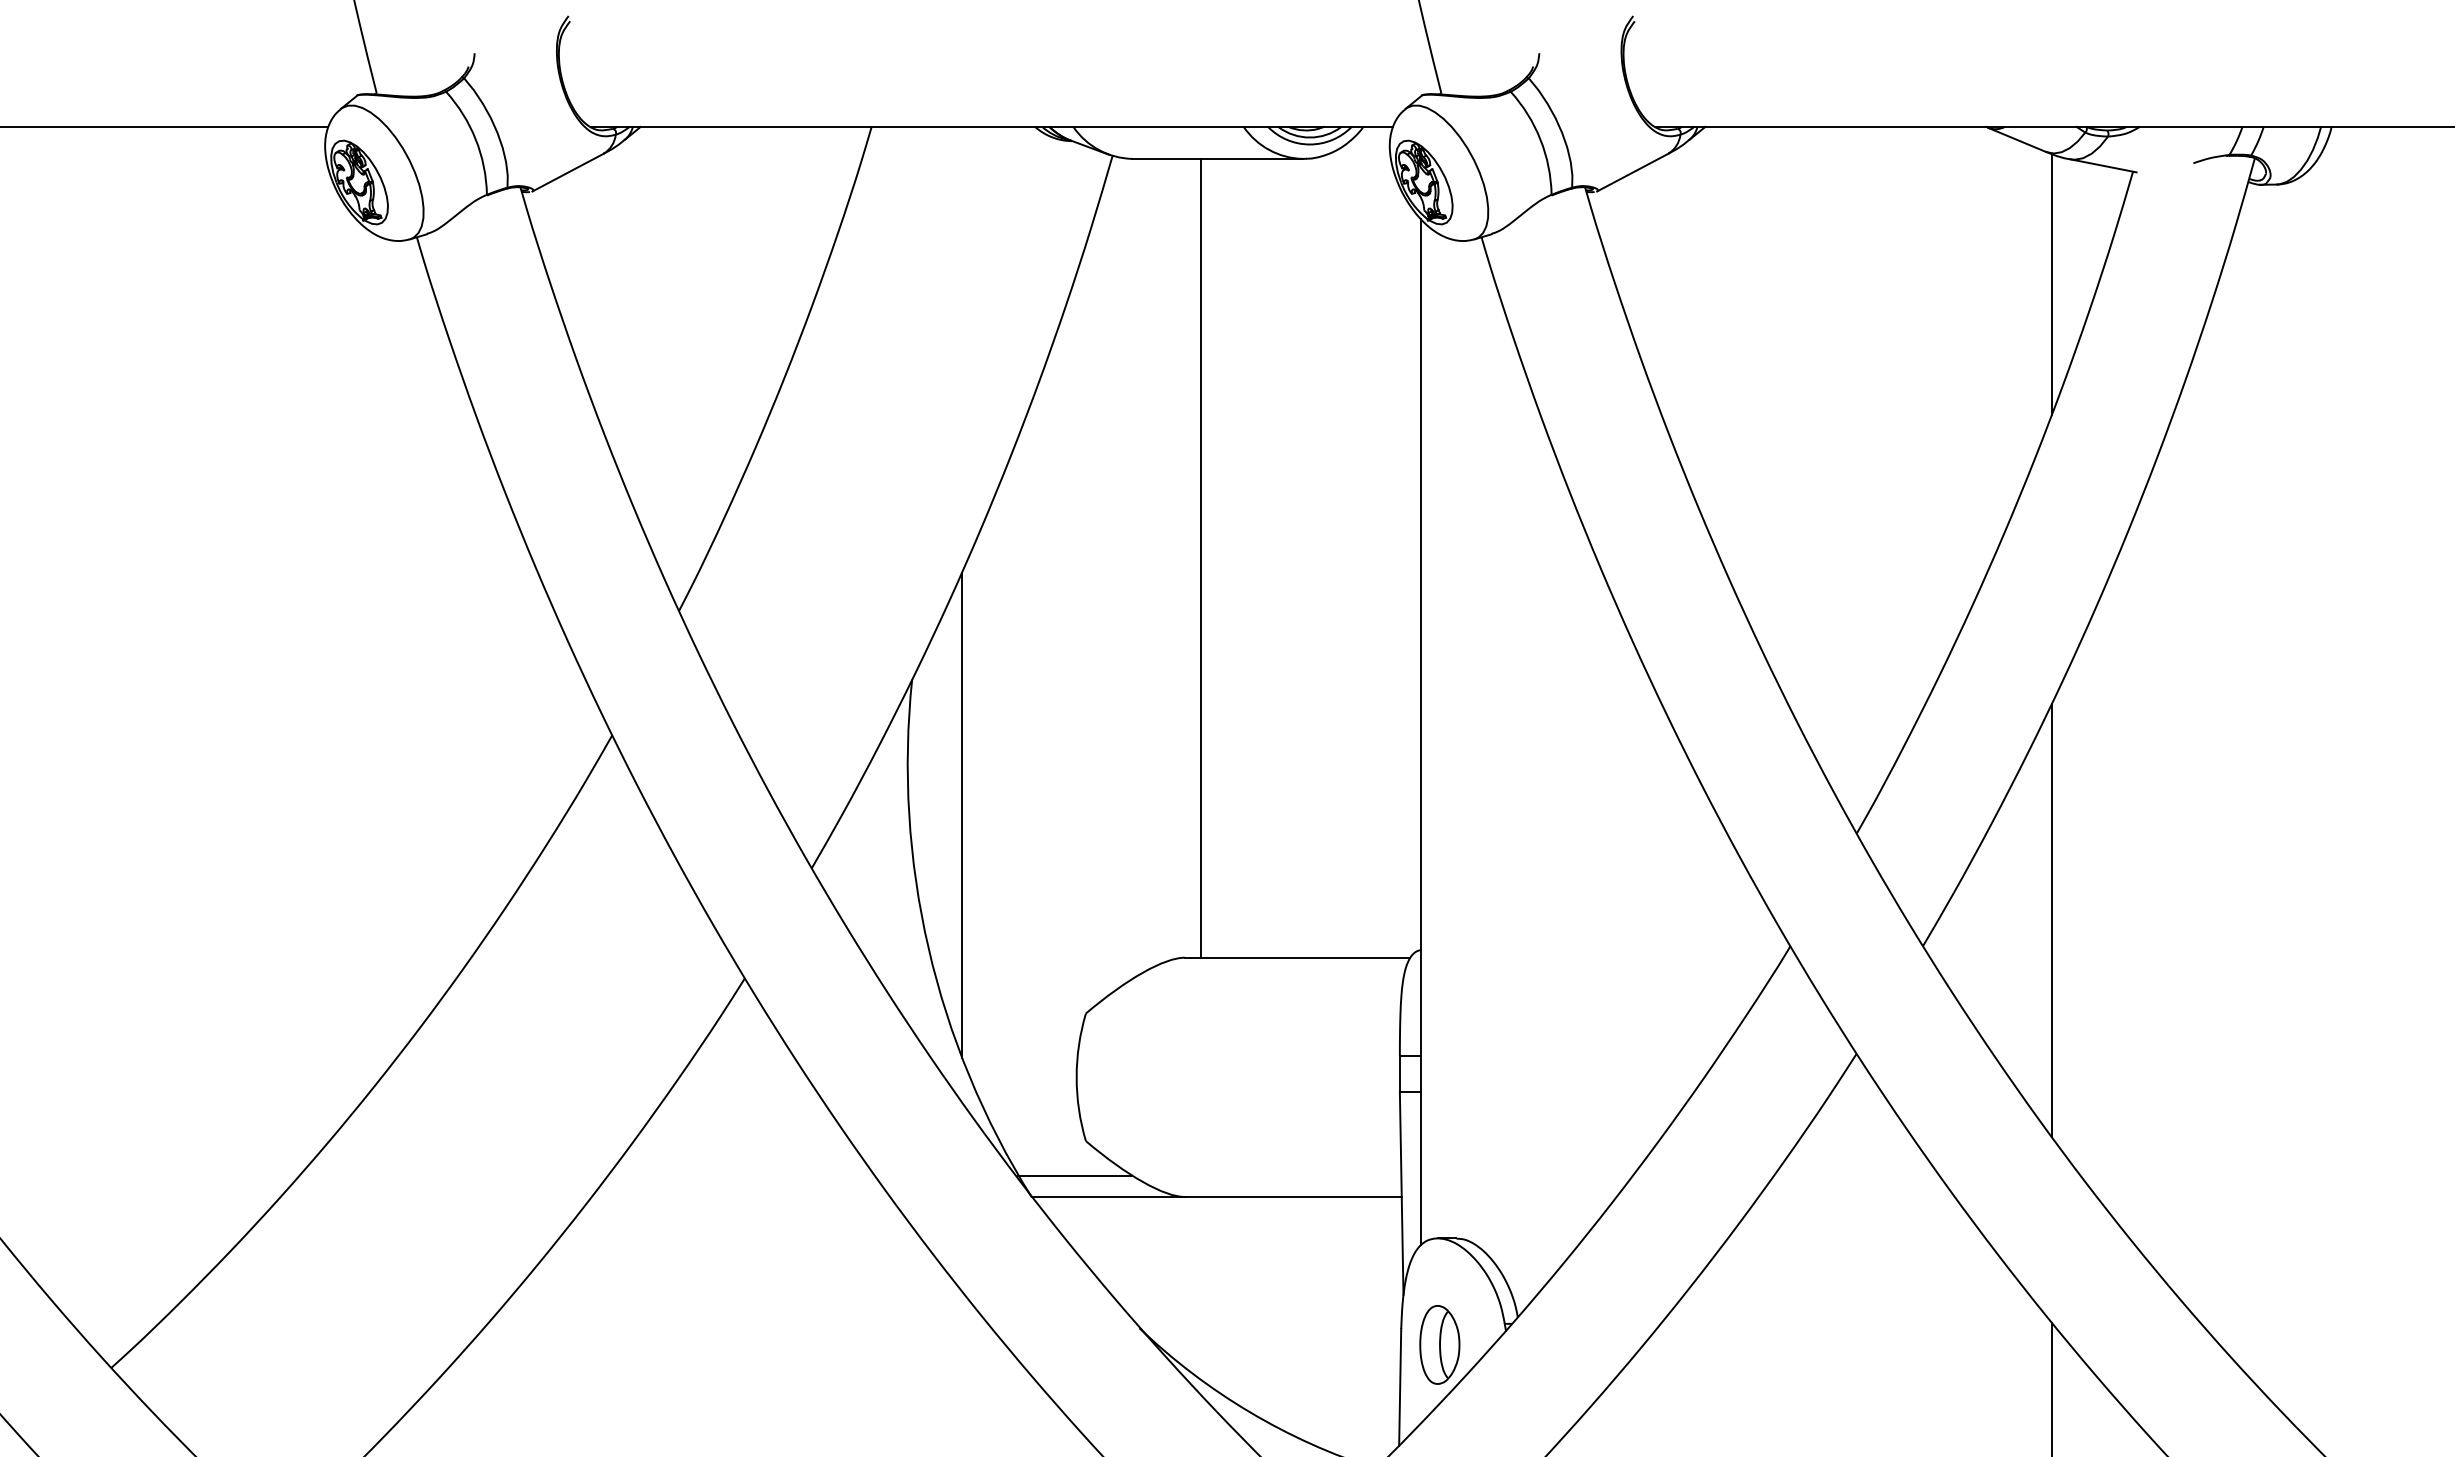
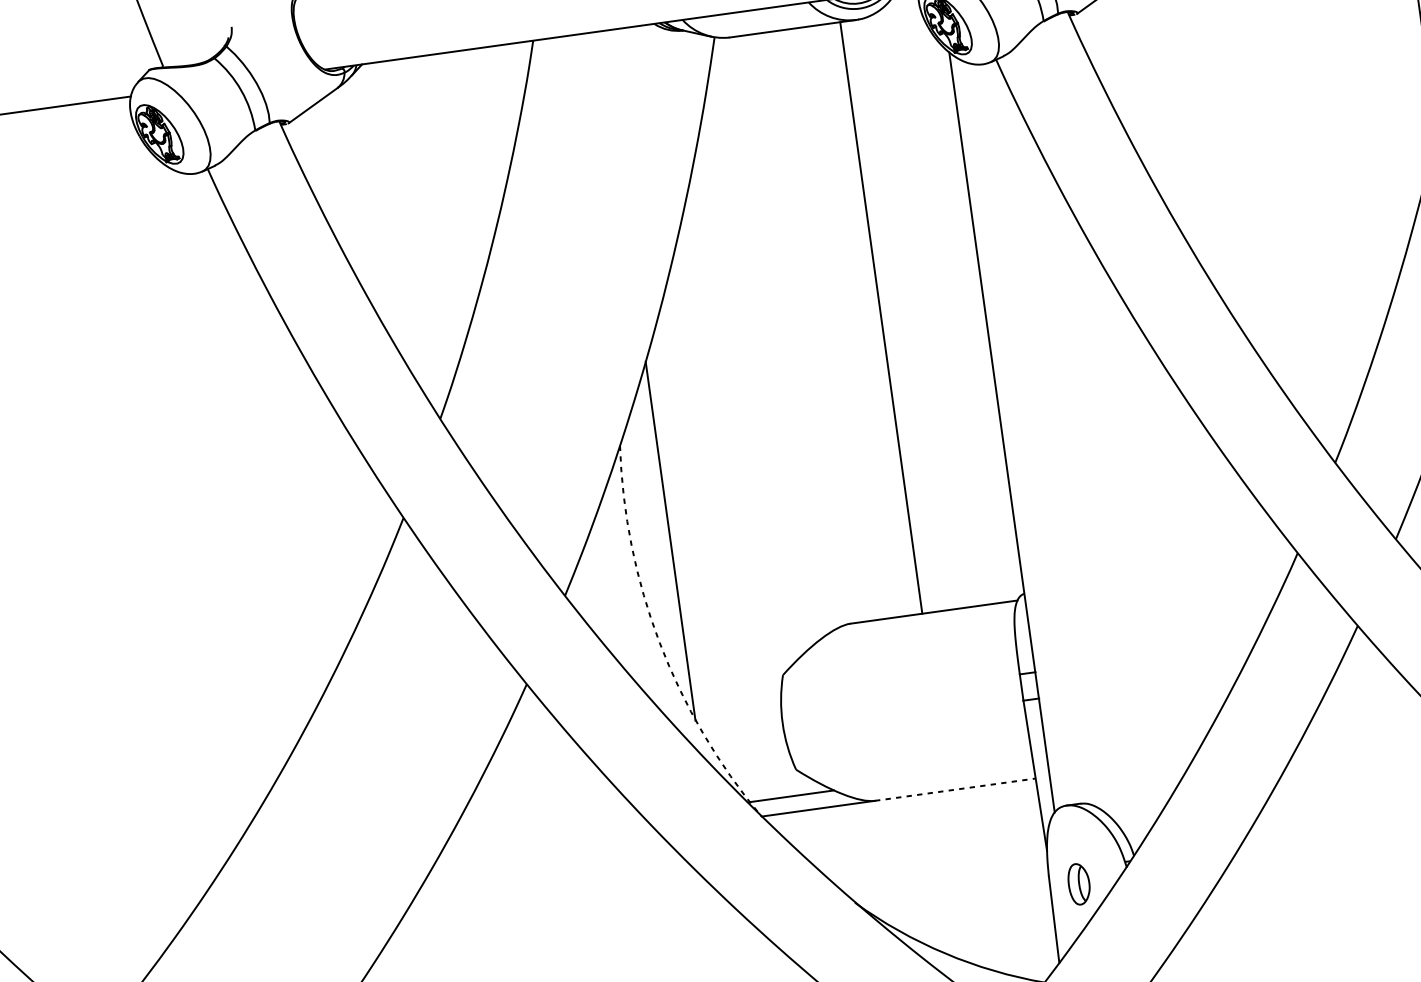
line: (1200, 557) -> (880, 317), moved
arc: (928, 948) -> (659, 643), solid -> dashed
line: (1293, 1196) -> (955, 789), solid -> dashed
part: (1439, 1344) -> (1078, 883), size x0.7

